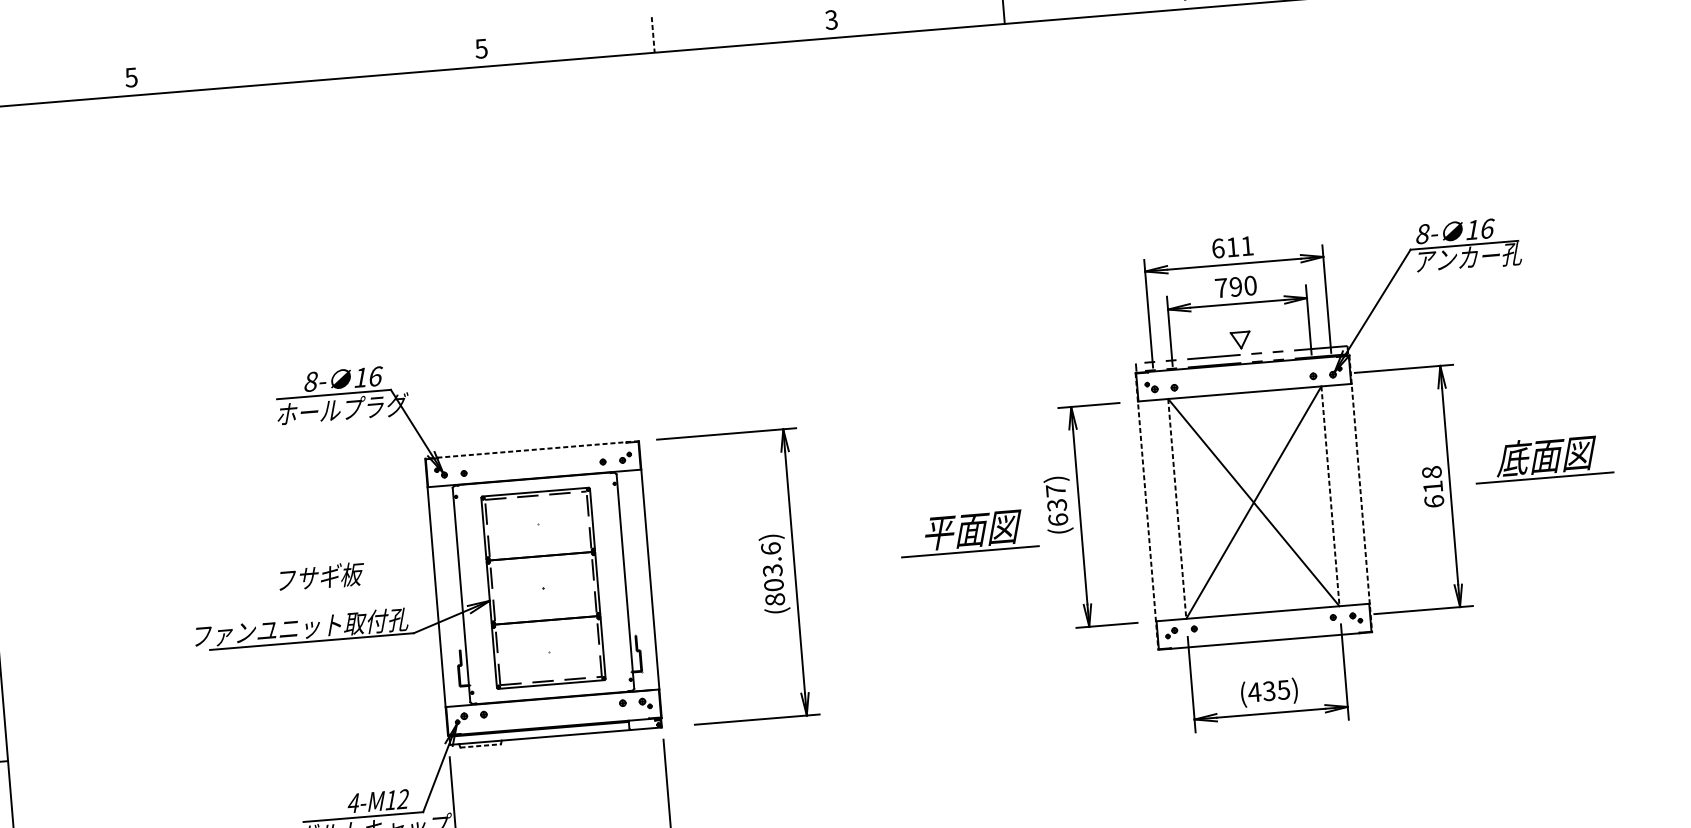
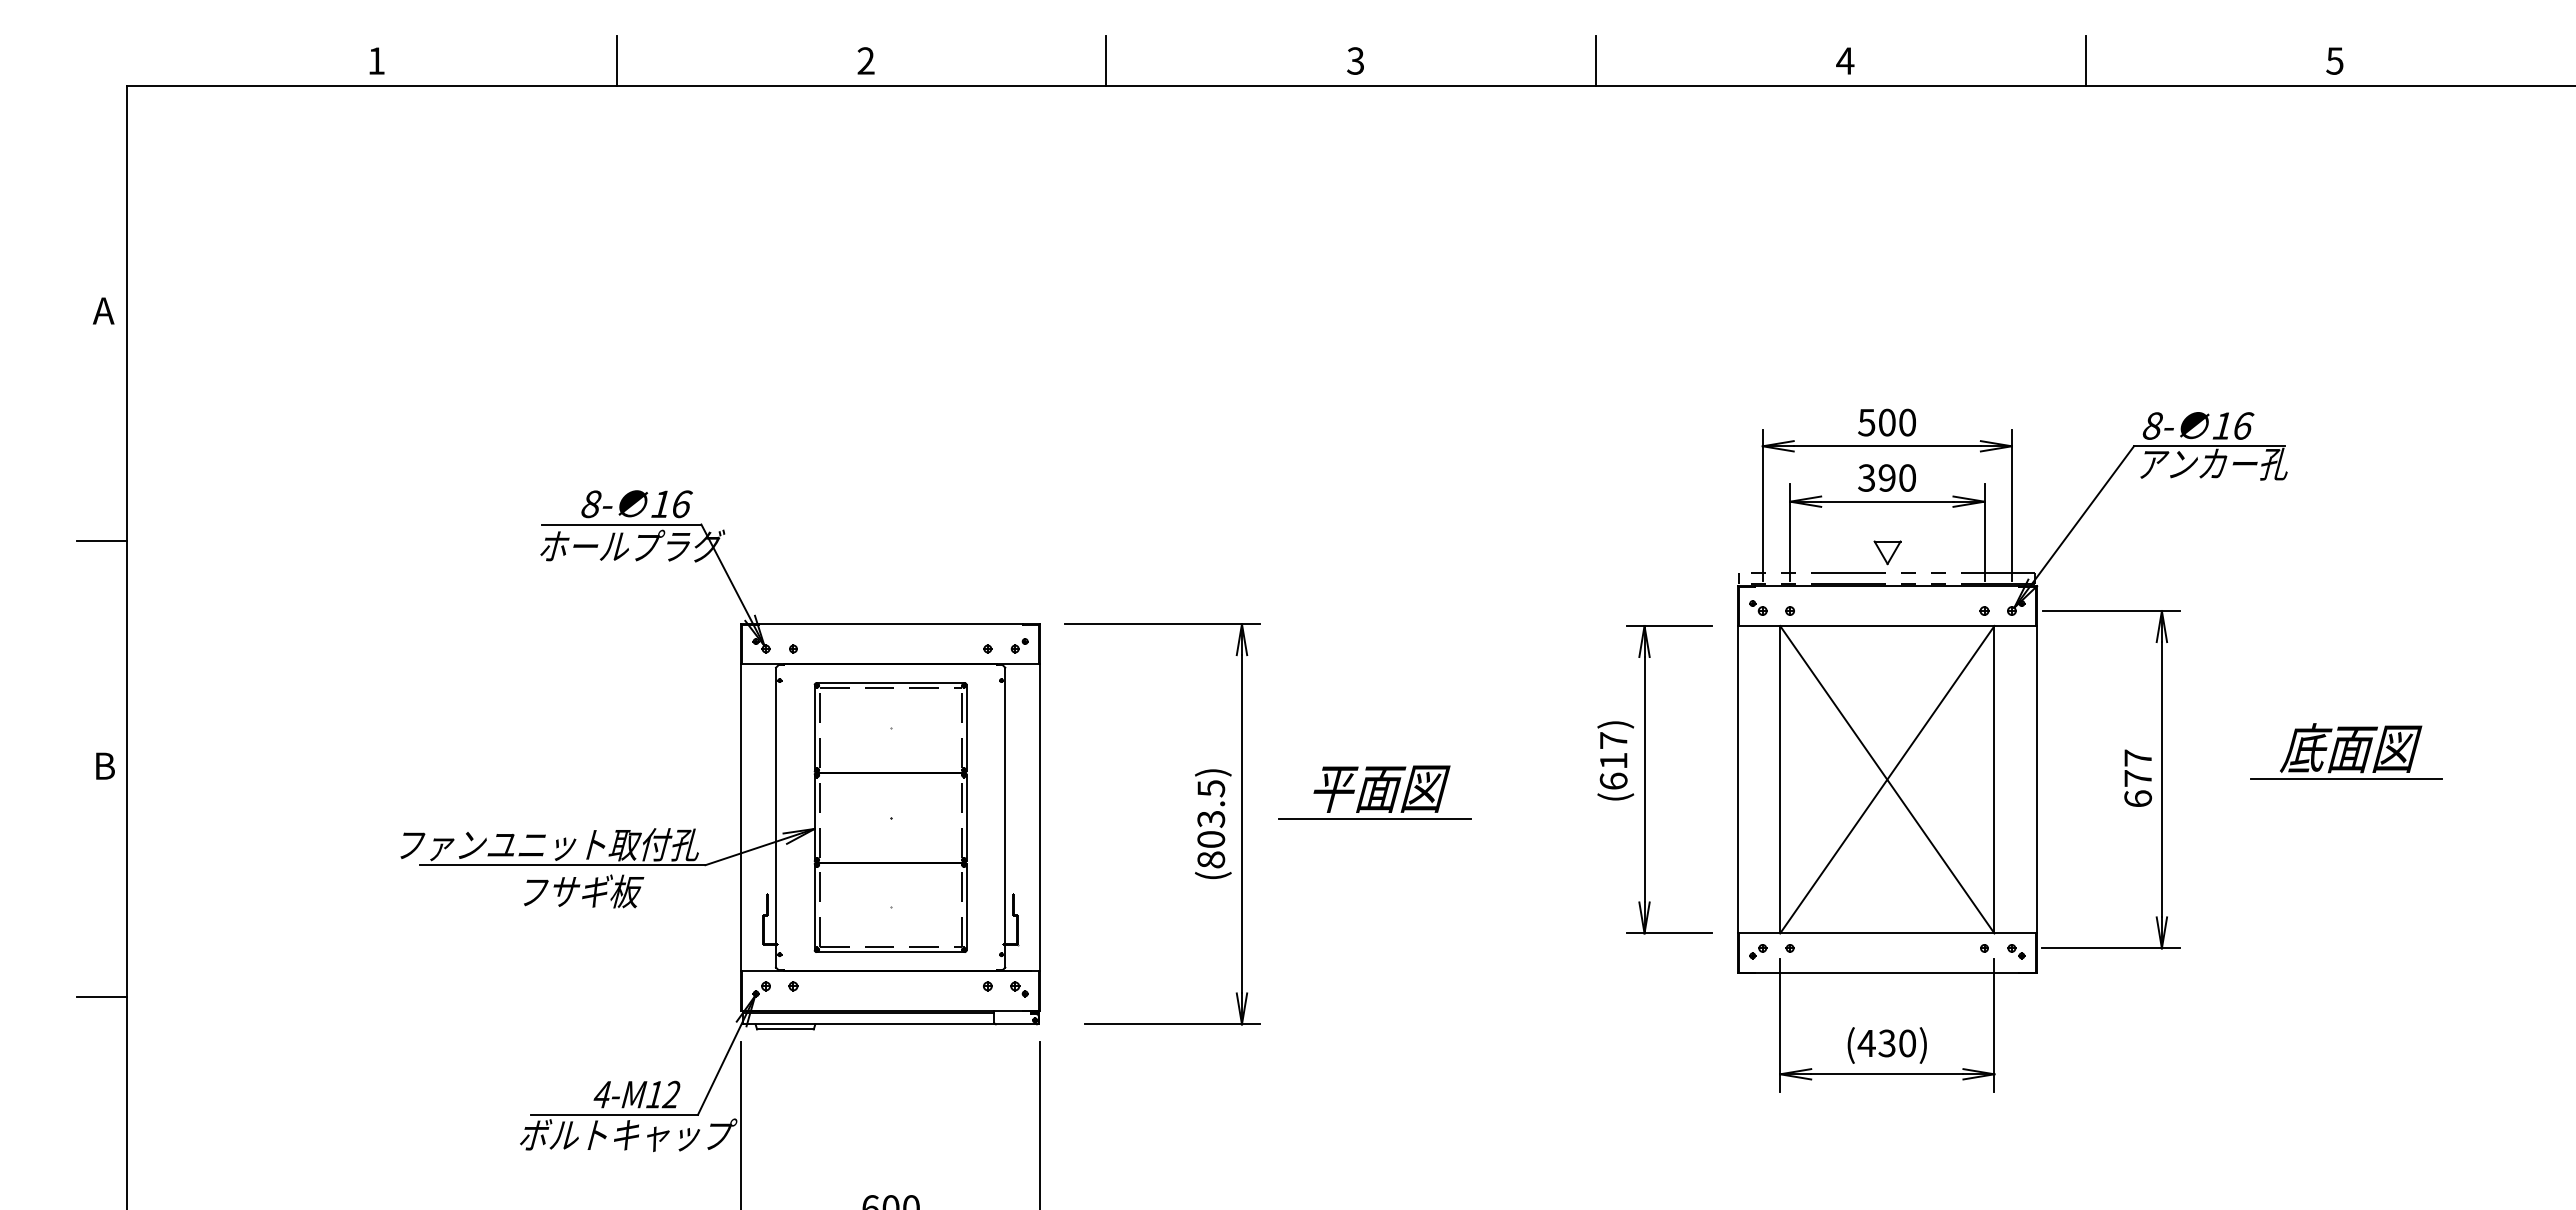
line: (653, 35) -> (1106, 61), dashed -> solid
text: (480, 48) -> (865, 60), 5 -> 2
line: (303, 63) -> (616, 61), added
text: (130, 77) -> (375, 60), 5 -> 1
text: (1232, 247) -> (1886, 422), 611 -> 500
text: (1221, 287) -> (1866, 477), 790 -> 390
line: (532, 450) -> (890, 624), dashed -> solid
part: (1543, 458) -> (2346, 751), moved
text: (1432, 479) -> (2138, 767), 618 -> 677
line: (1360, 493) -> (2036, 779), dashed -> solid
line: (1330, 496) -> (1994, 779), dashed -> solid
text: (1056, 504) -> (1613, 760), (637) -> (617)
line: (1177, 508) -> (1780, 779), dashed -> solid
line: (1146, 511) -> (1737, 779), dashed -> solid
part: (968, 533) -> (1374, 792), moved
text: (771, 548) -> (1211, 788), (803.6) -> (803.5)
text: (322, 576) -> (584, 891), moved
text: (1283, 690) -> (1906, 1043), (435) -> (430)
line: (480, 745) -> (785, 1029), dashed -> solid

